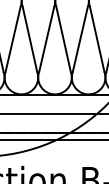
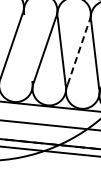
line: (29, 38) -> (27, 47), removed
line: (80, 38) -> (78, 52), solid -> dashed

